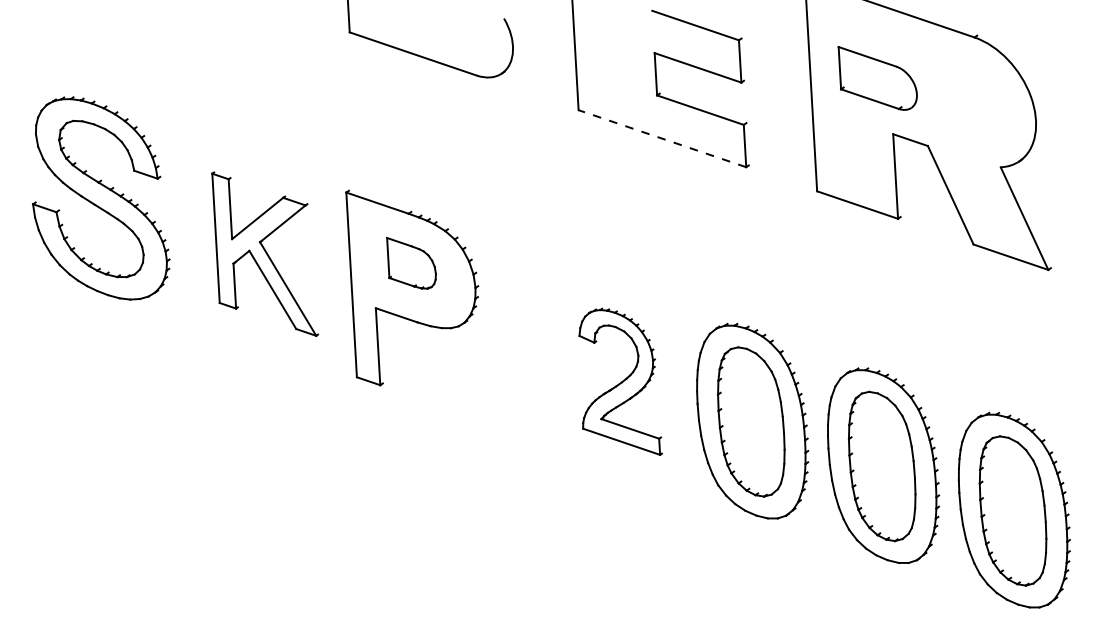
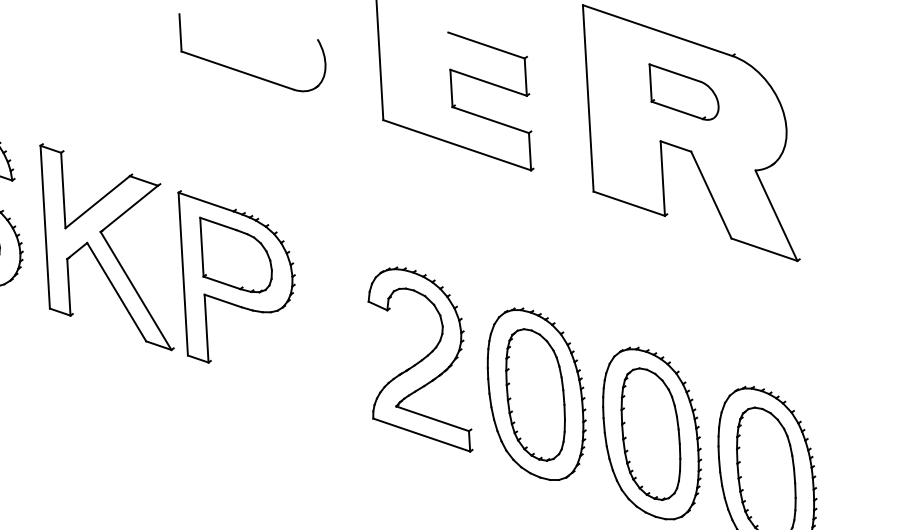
part: (877, 78) -> (683, 92), moved
line: (662, 138) -> (457, 145), dashed -> solid
part: (264, 253) -> (106, 246), size x1.43
part: (411, 263) -> (236, 255), size x1.67
part: (620, 381) -> (420, 359), size x1.43

